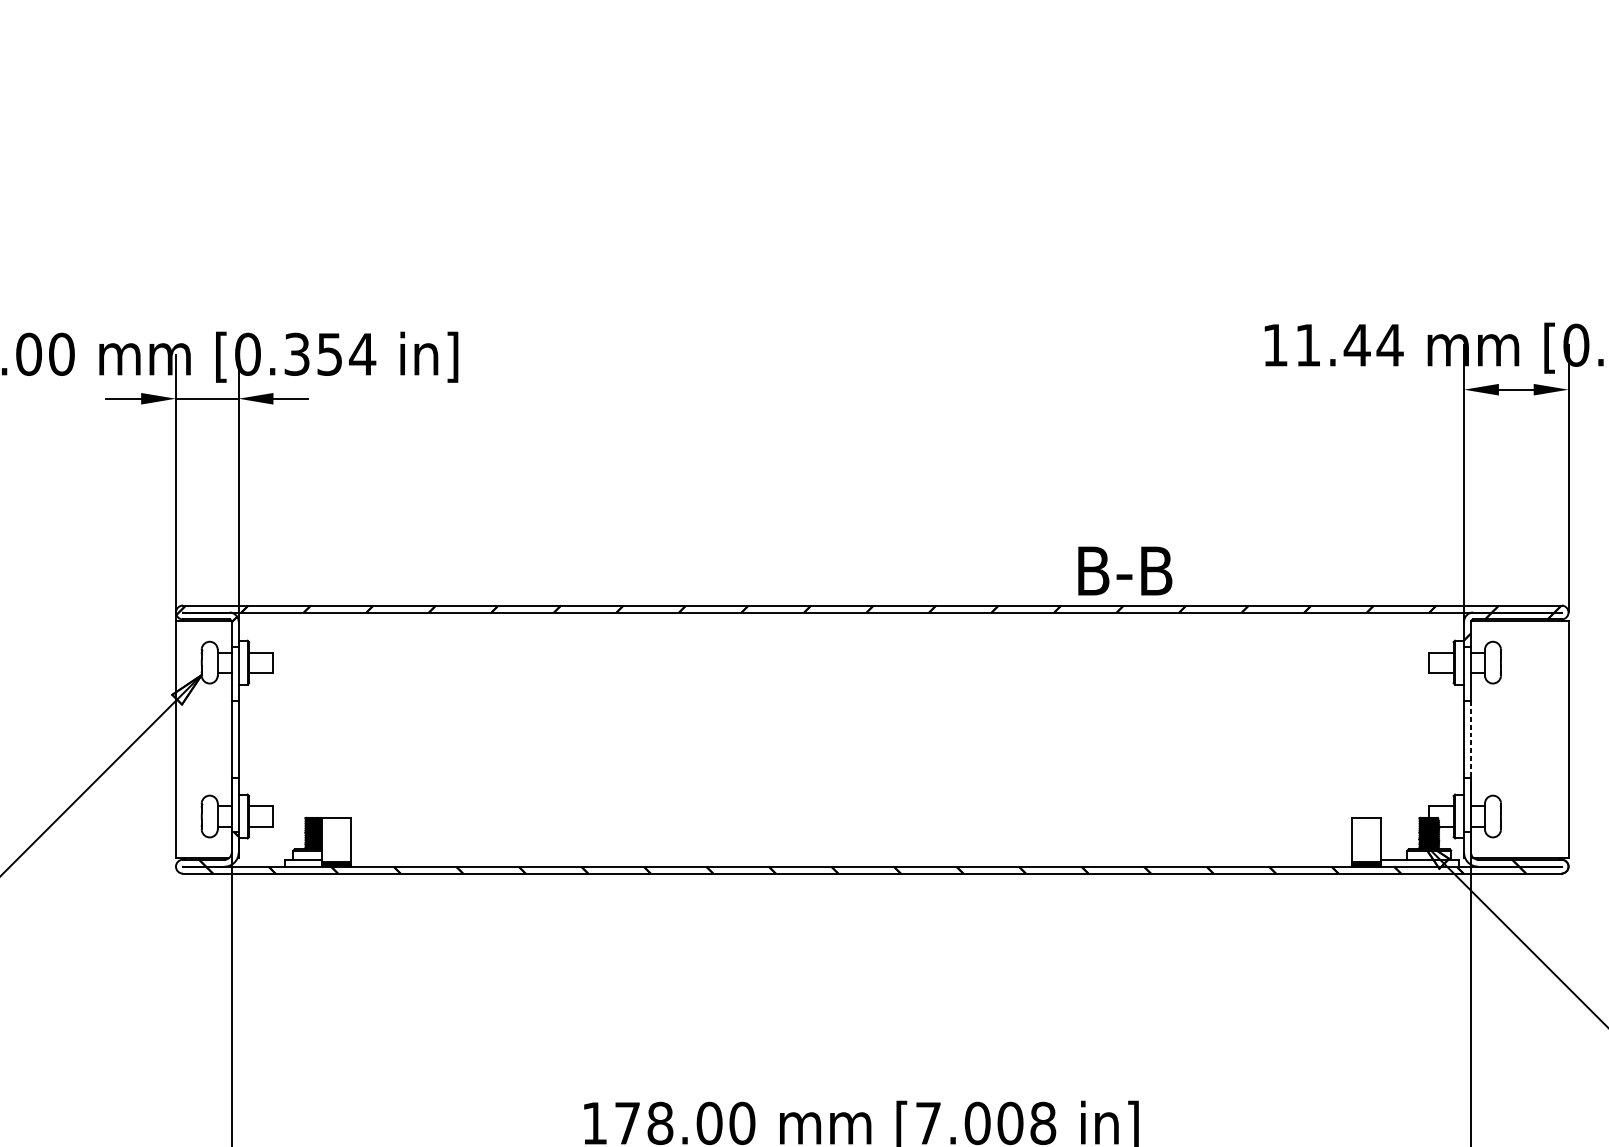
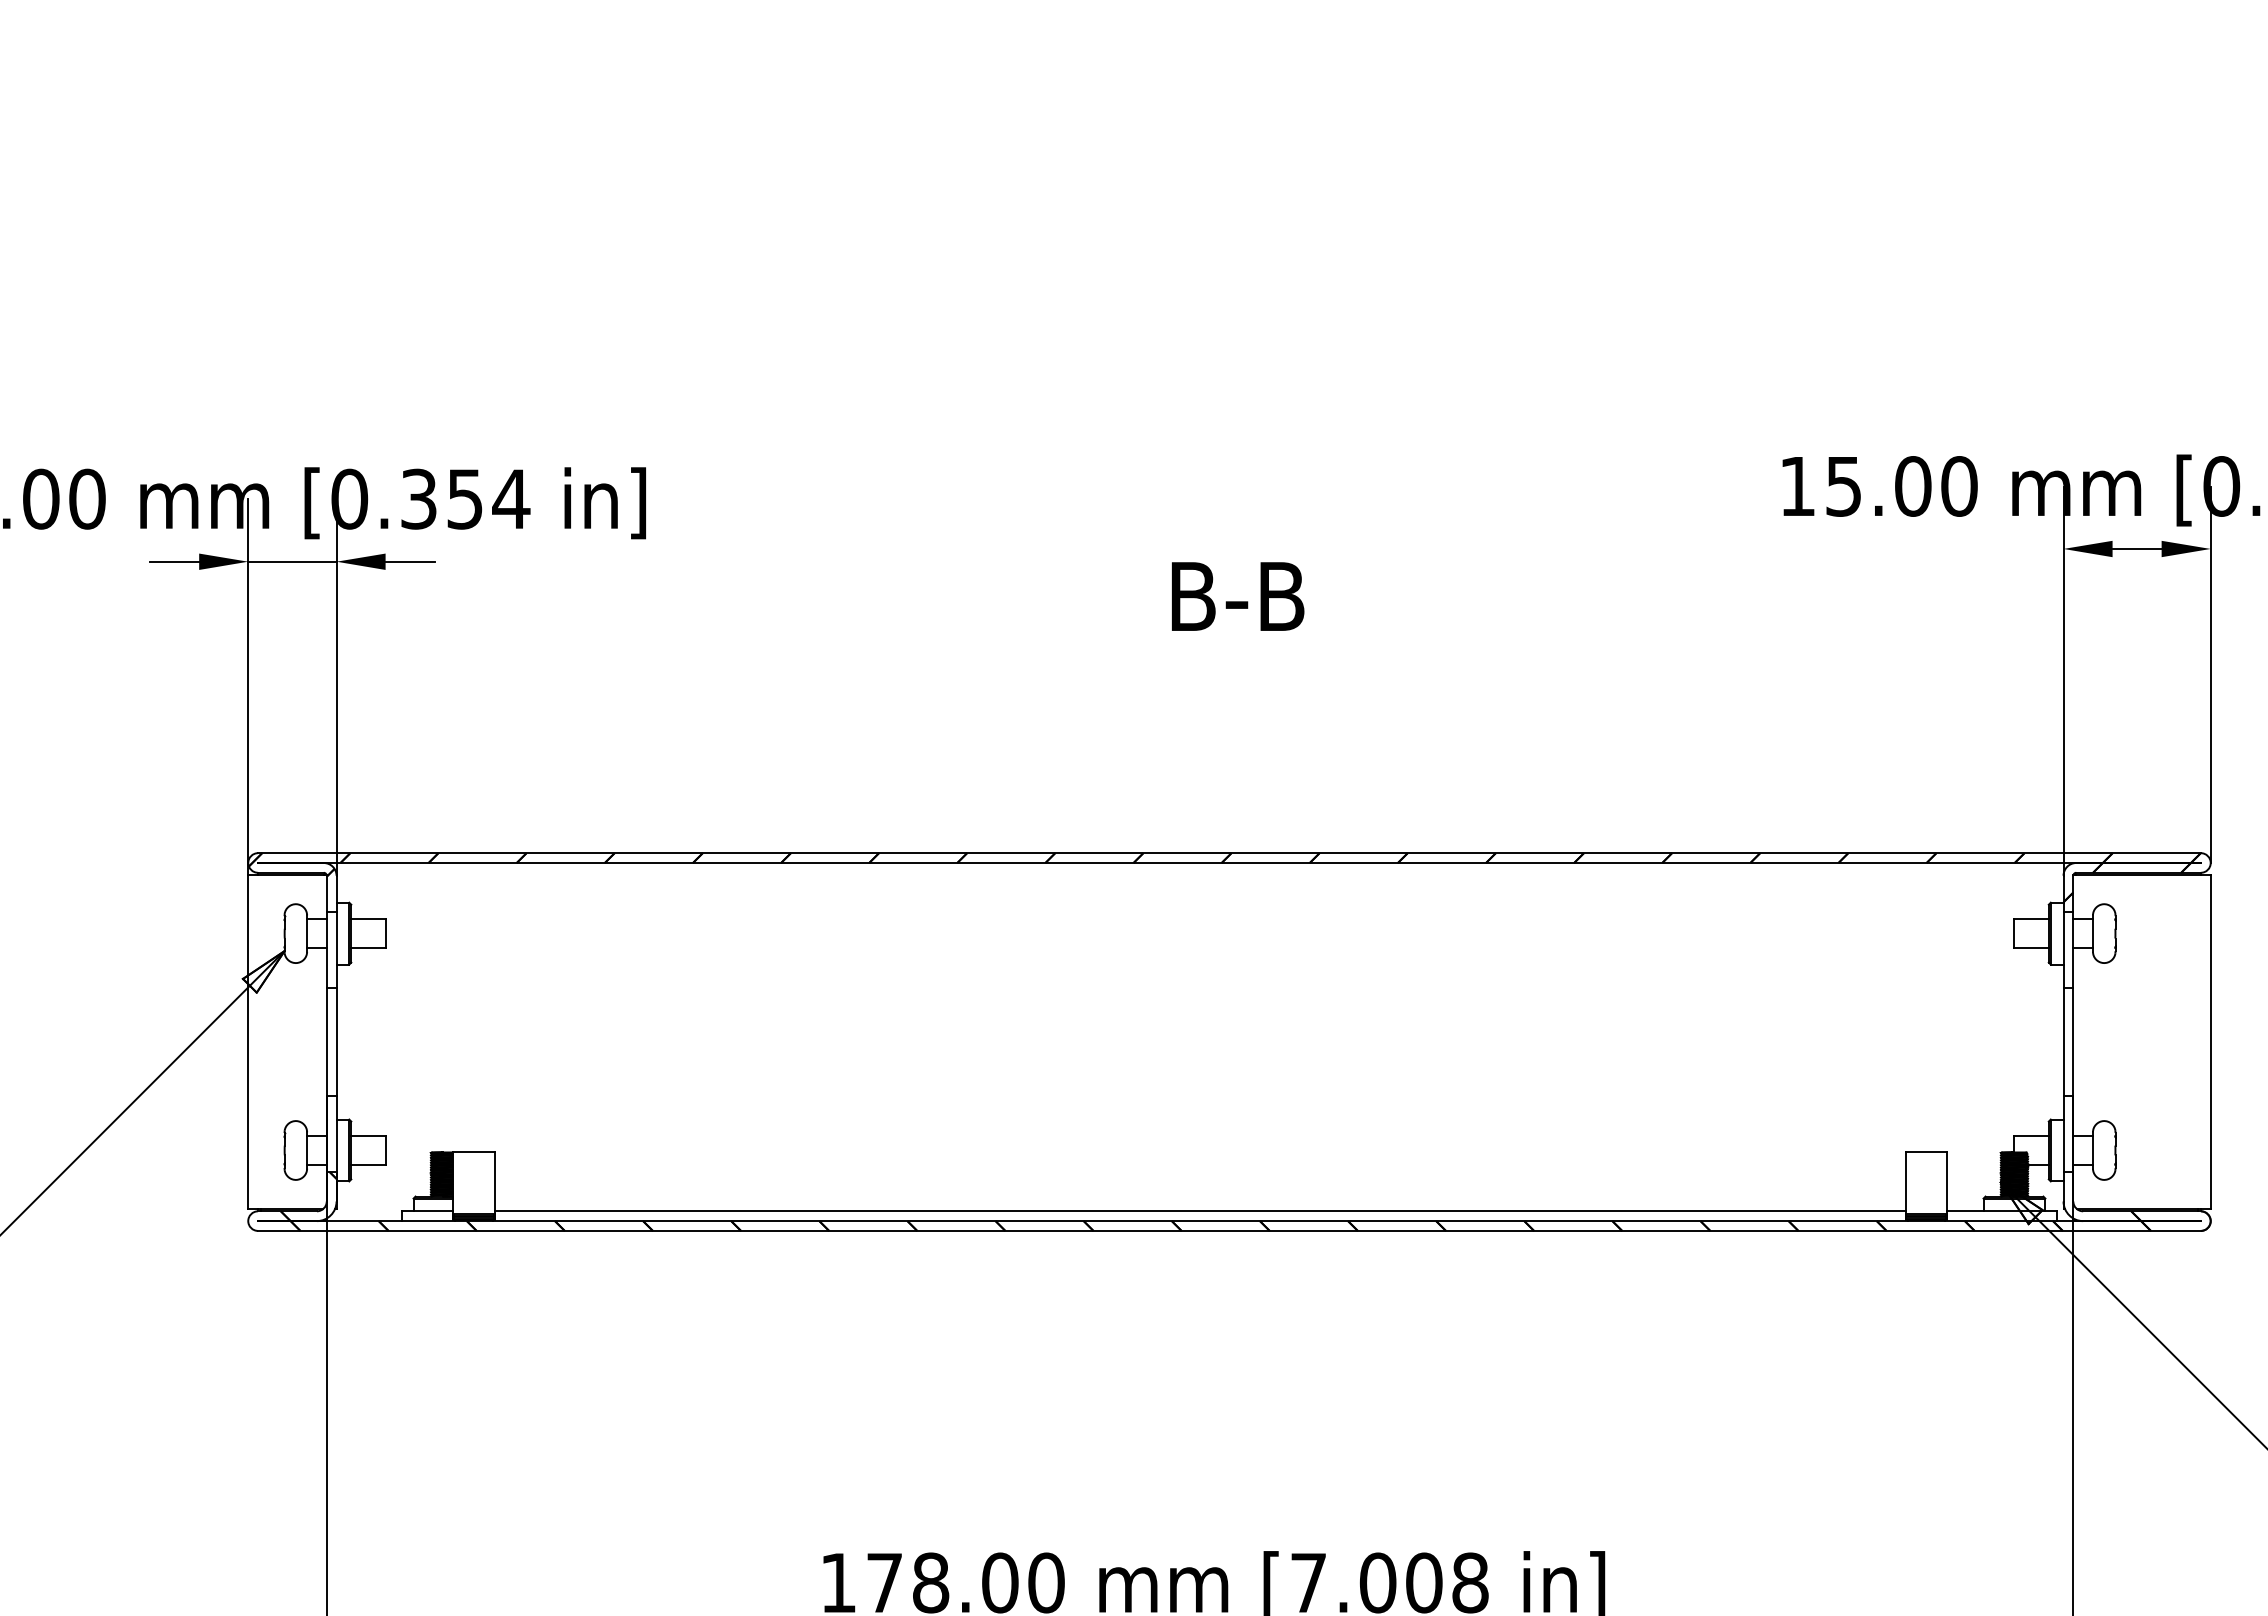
text: (1349, 345) -> (1902, 486), 11.44 -> 15.00
text: (1125, 571) -> (1238, 596), moved
line: (1471, 739) -> (2073, 1042), dashed -> solid
line: (850, 859) -> (1199, 1211), added

